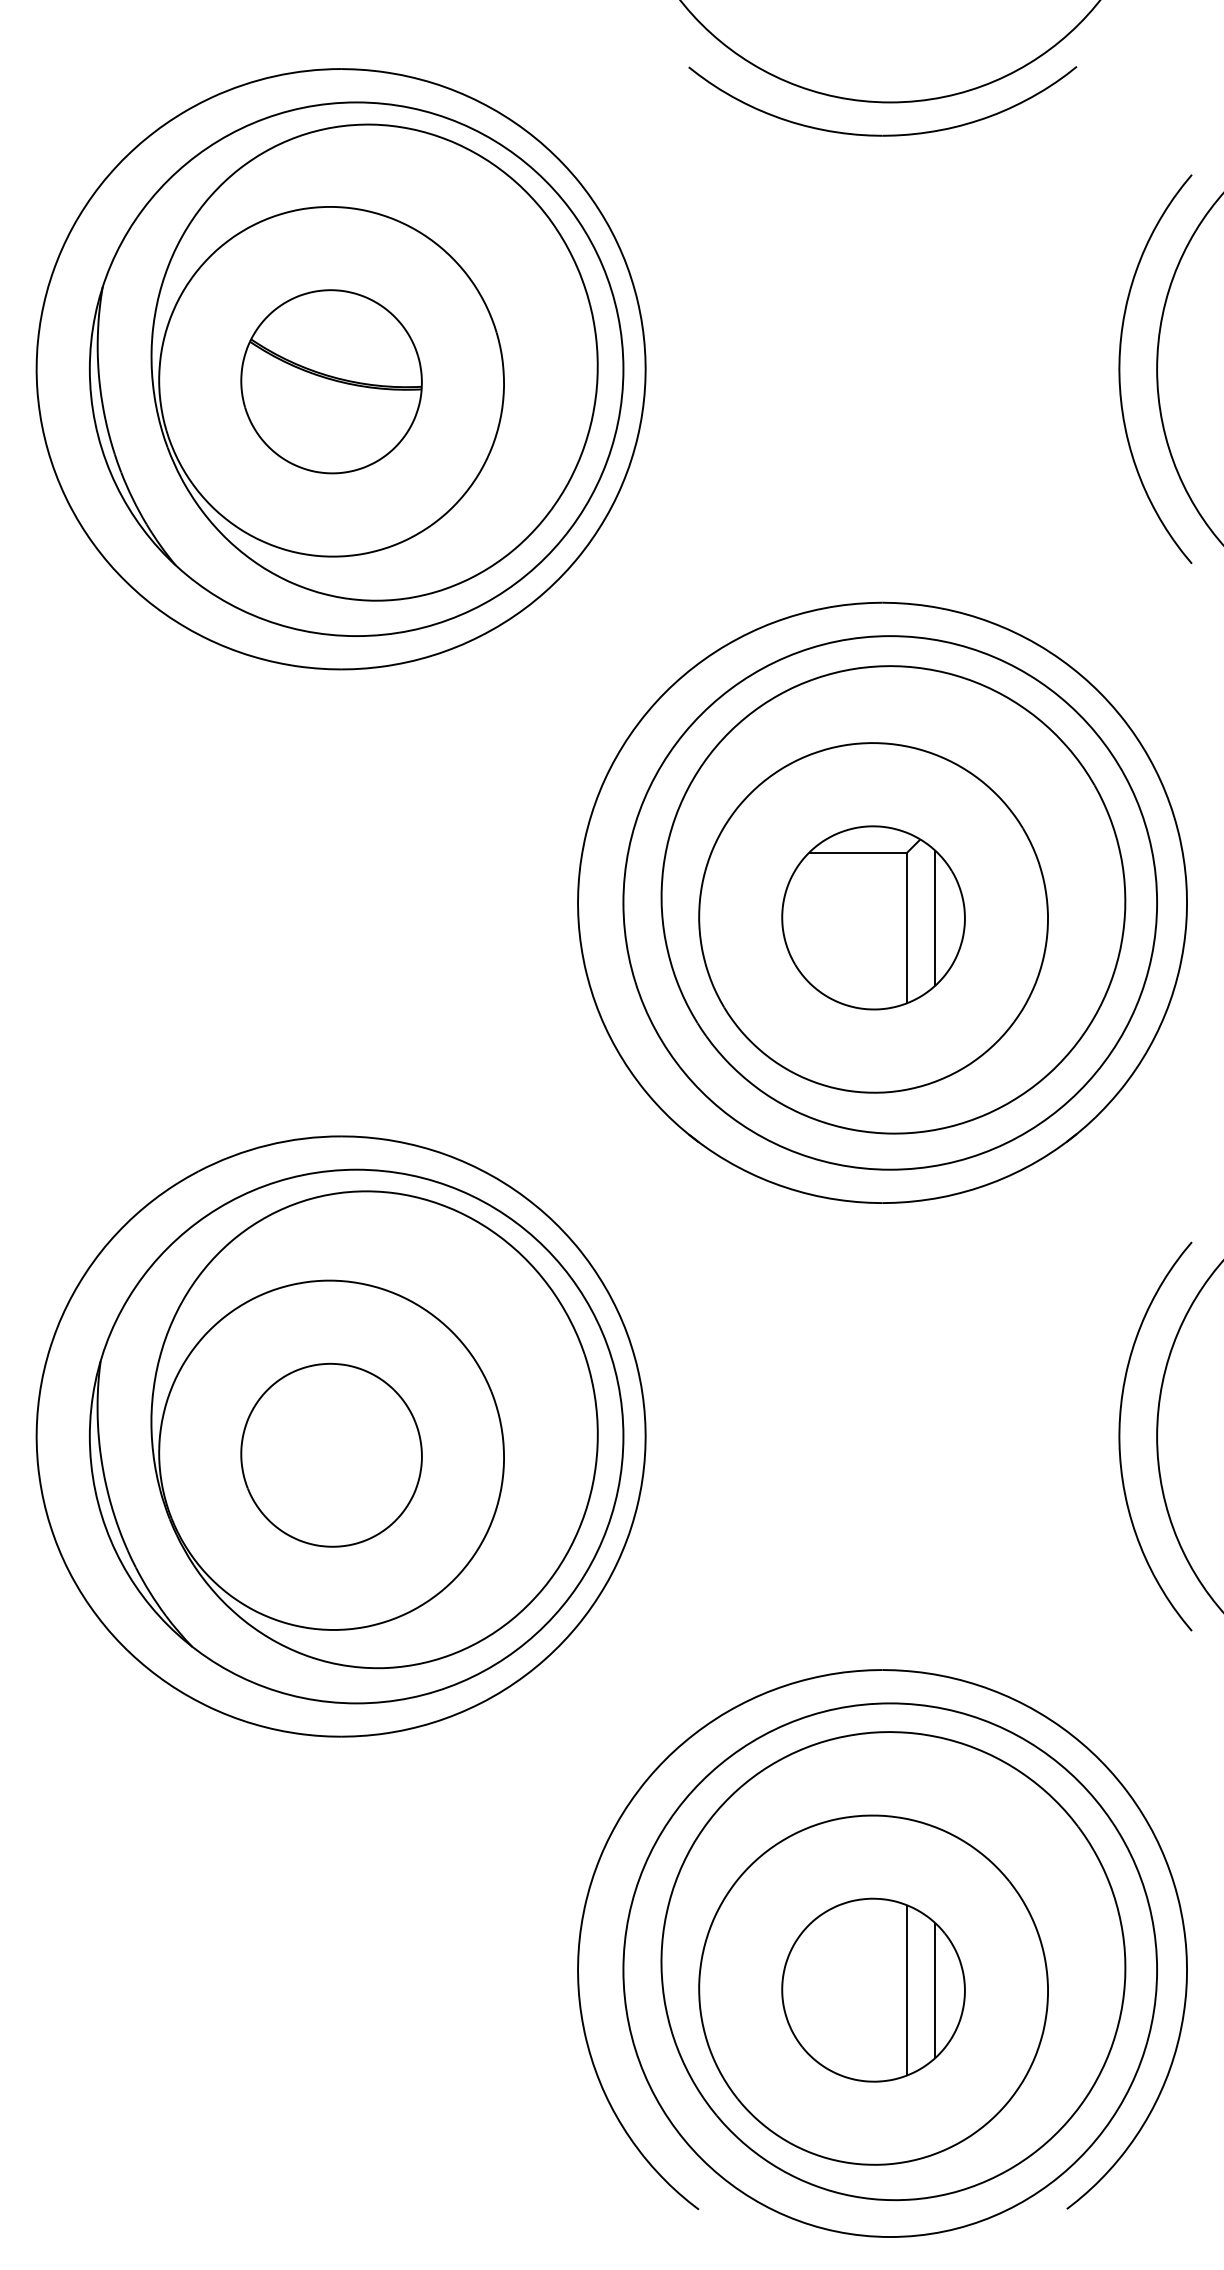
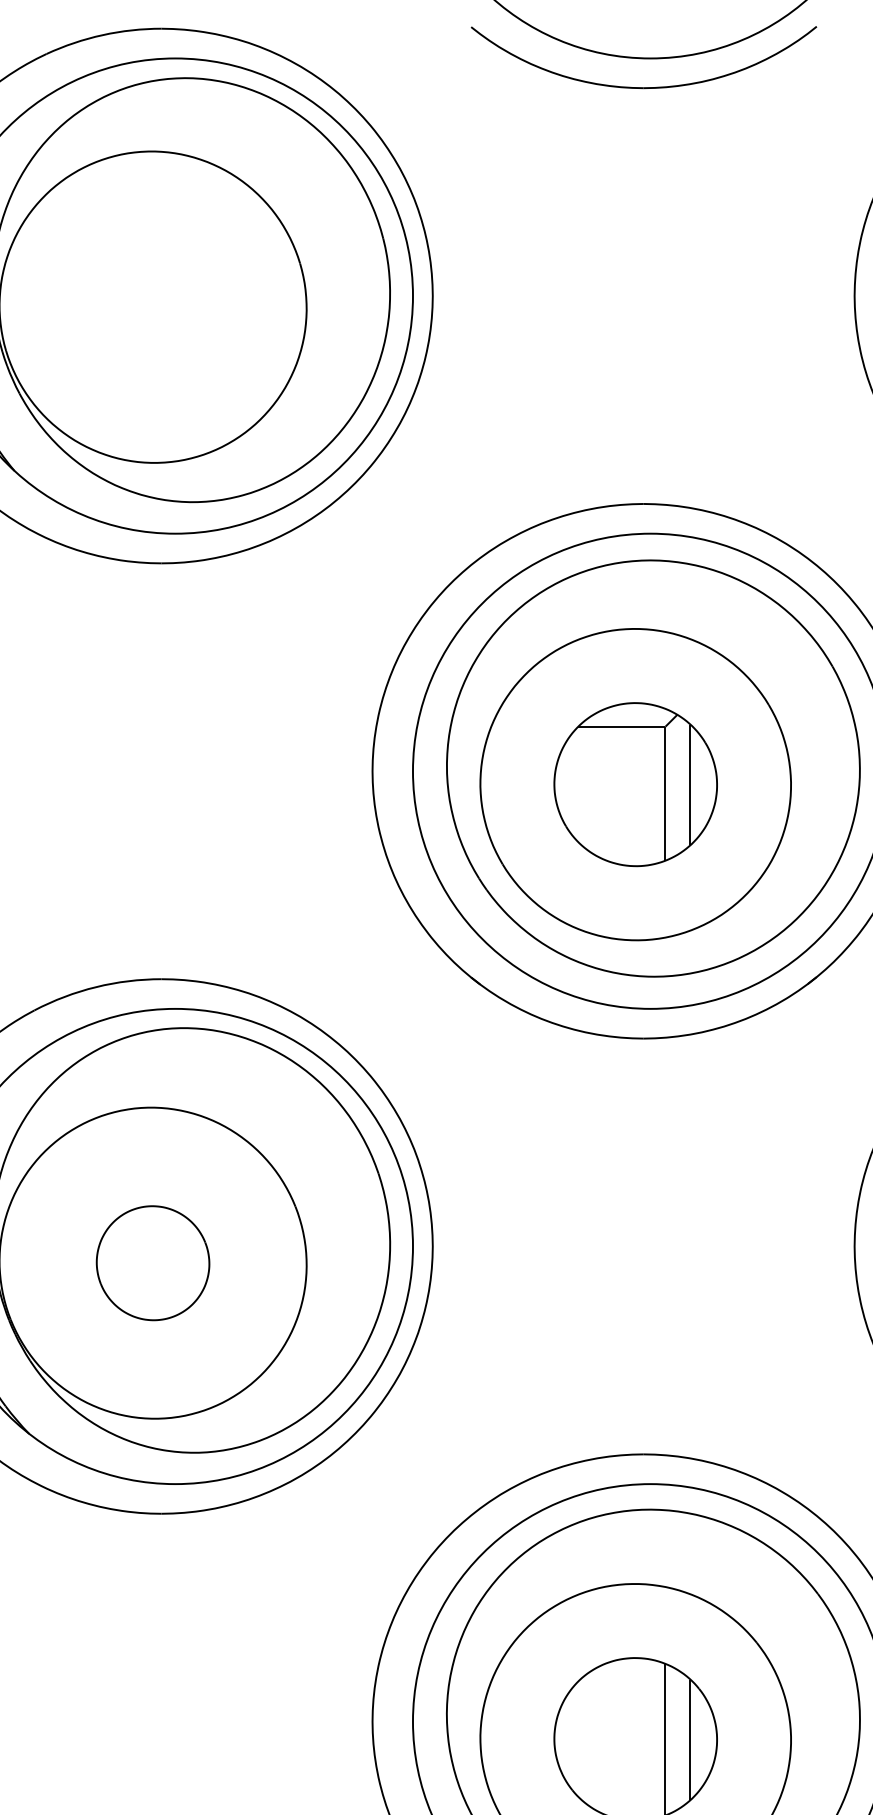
part: (331, 381) -> (153, 306), removed
part: (331, 1455) -> (153, 1263), size x0.7

